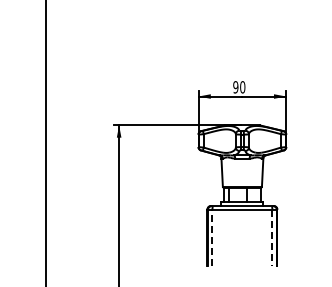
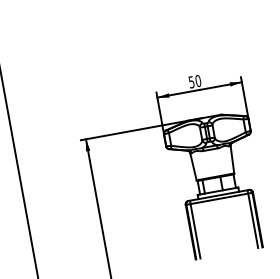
text: (235, 87) -> (191, 82), 90 -> 50
line: (212, 237) -> (195, 230), dashed -> solid
line: (272, 238) -> (253, 221), dashed -> solid

